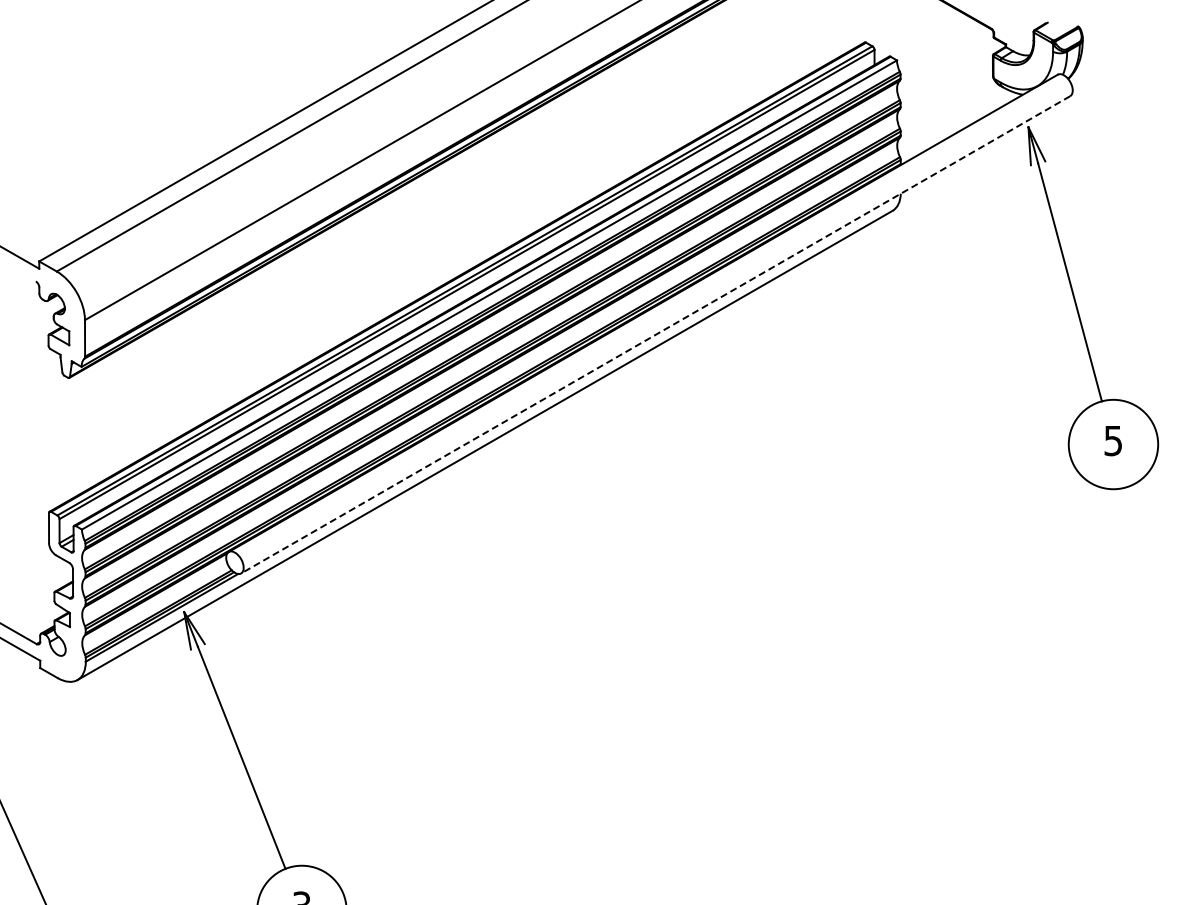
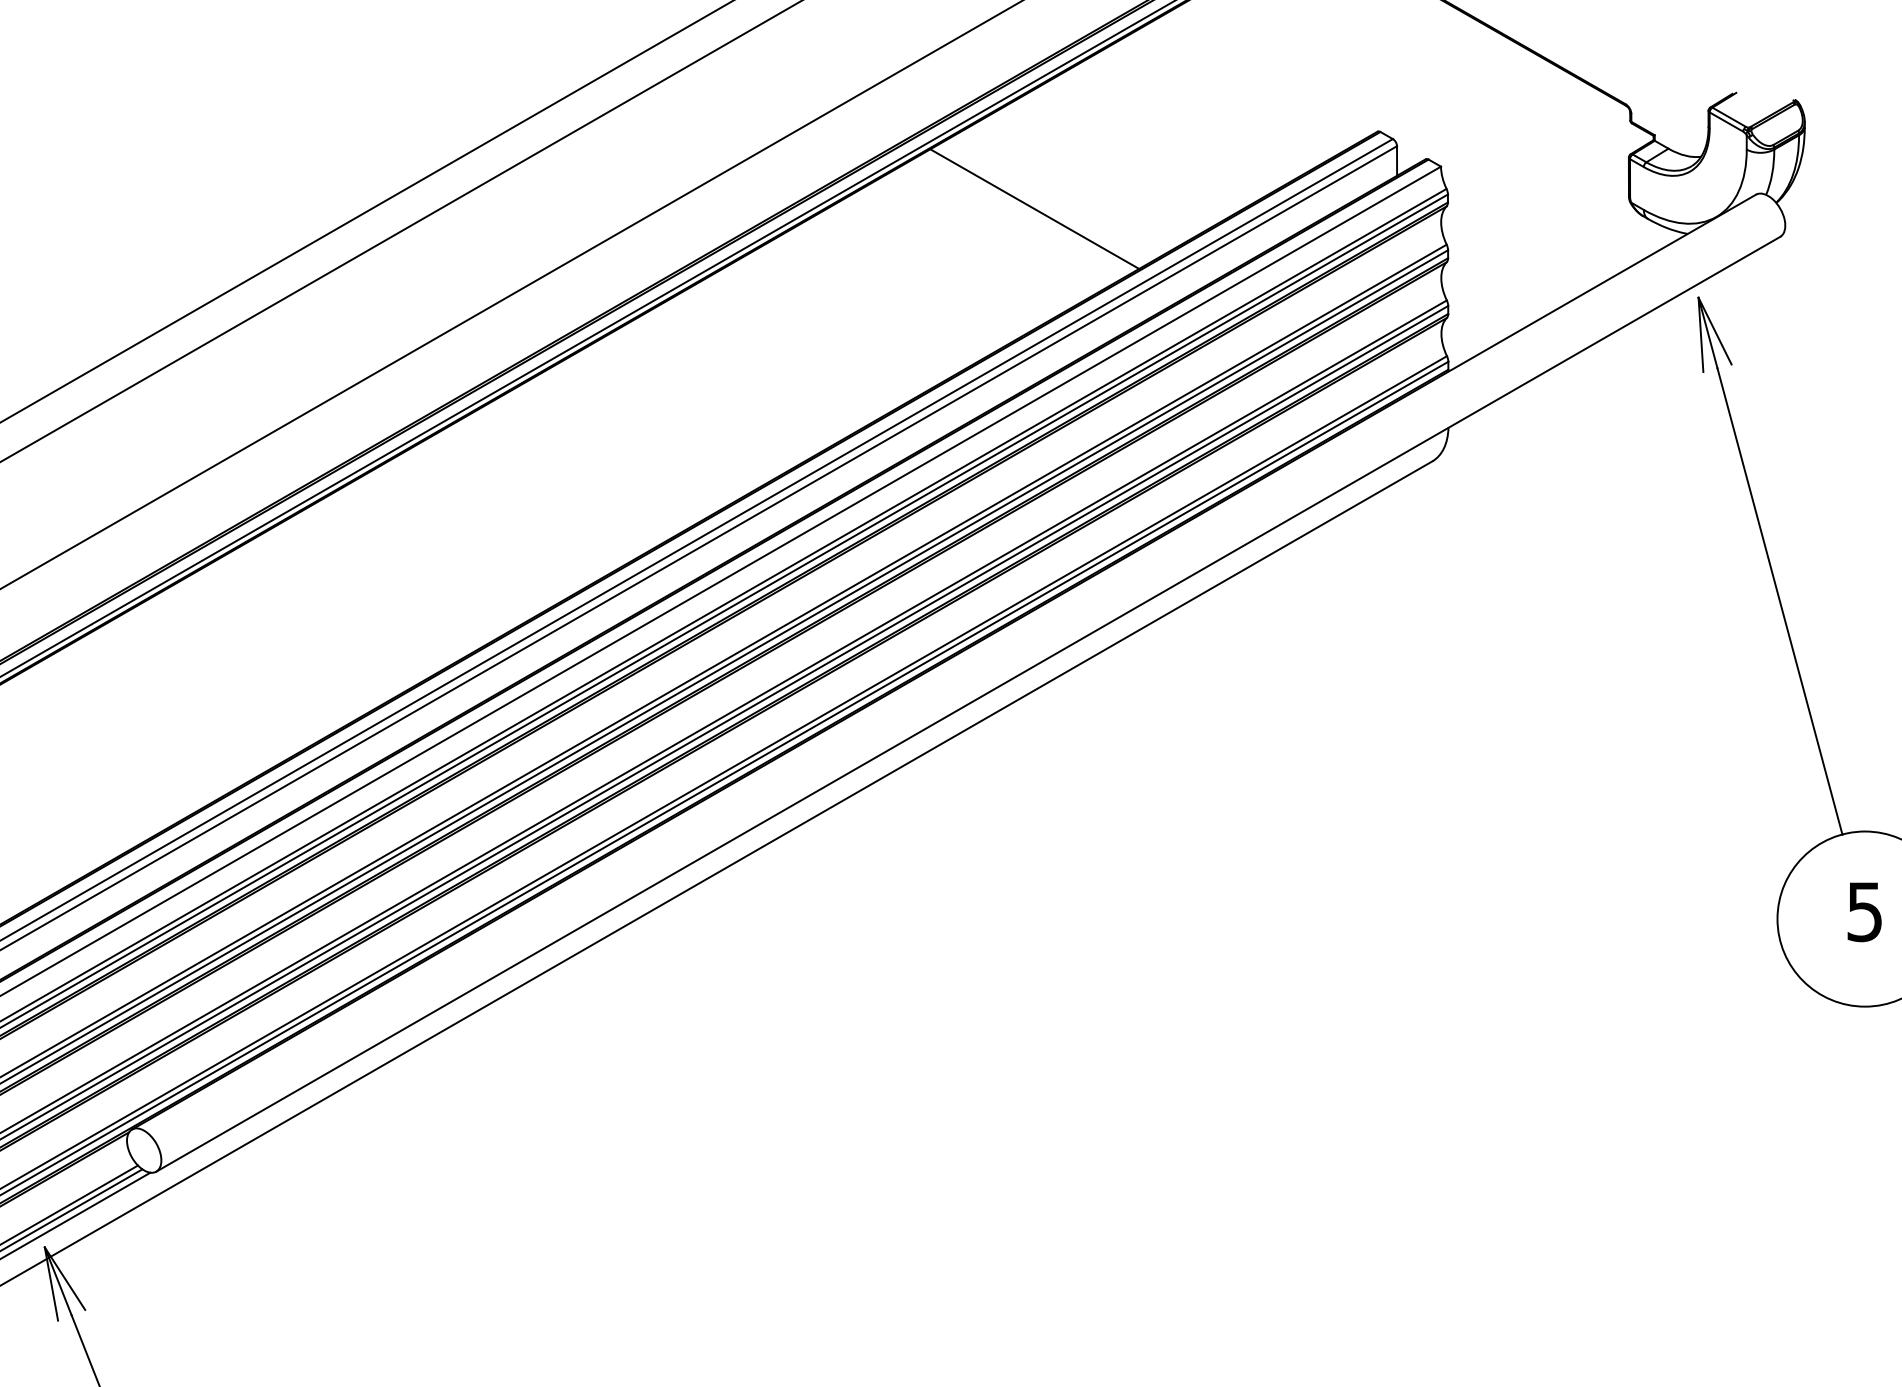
line: (689, 81) -> (1034, 207), added
line: (655, 335) -> (967, 705), dashed -> solid

